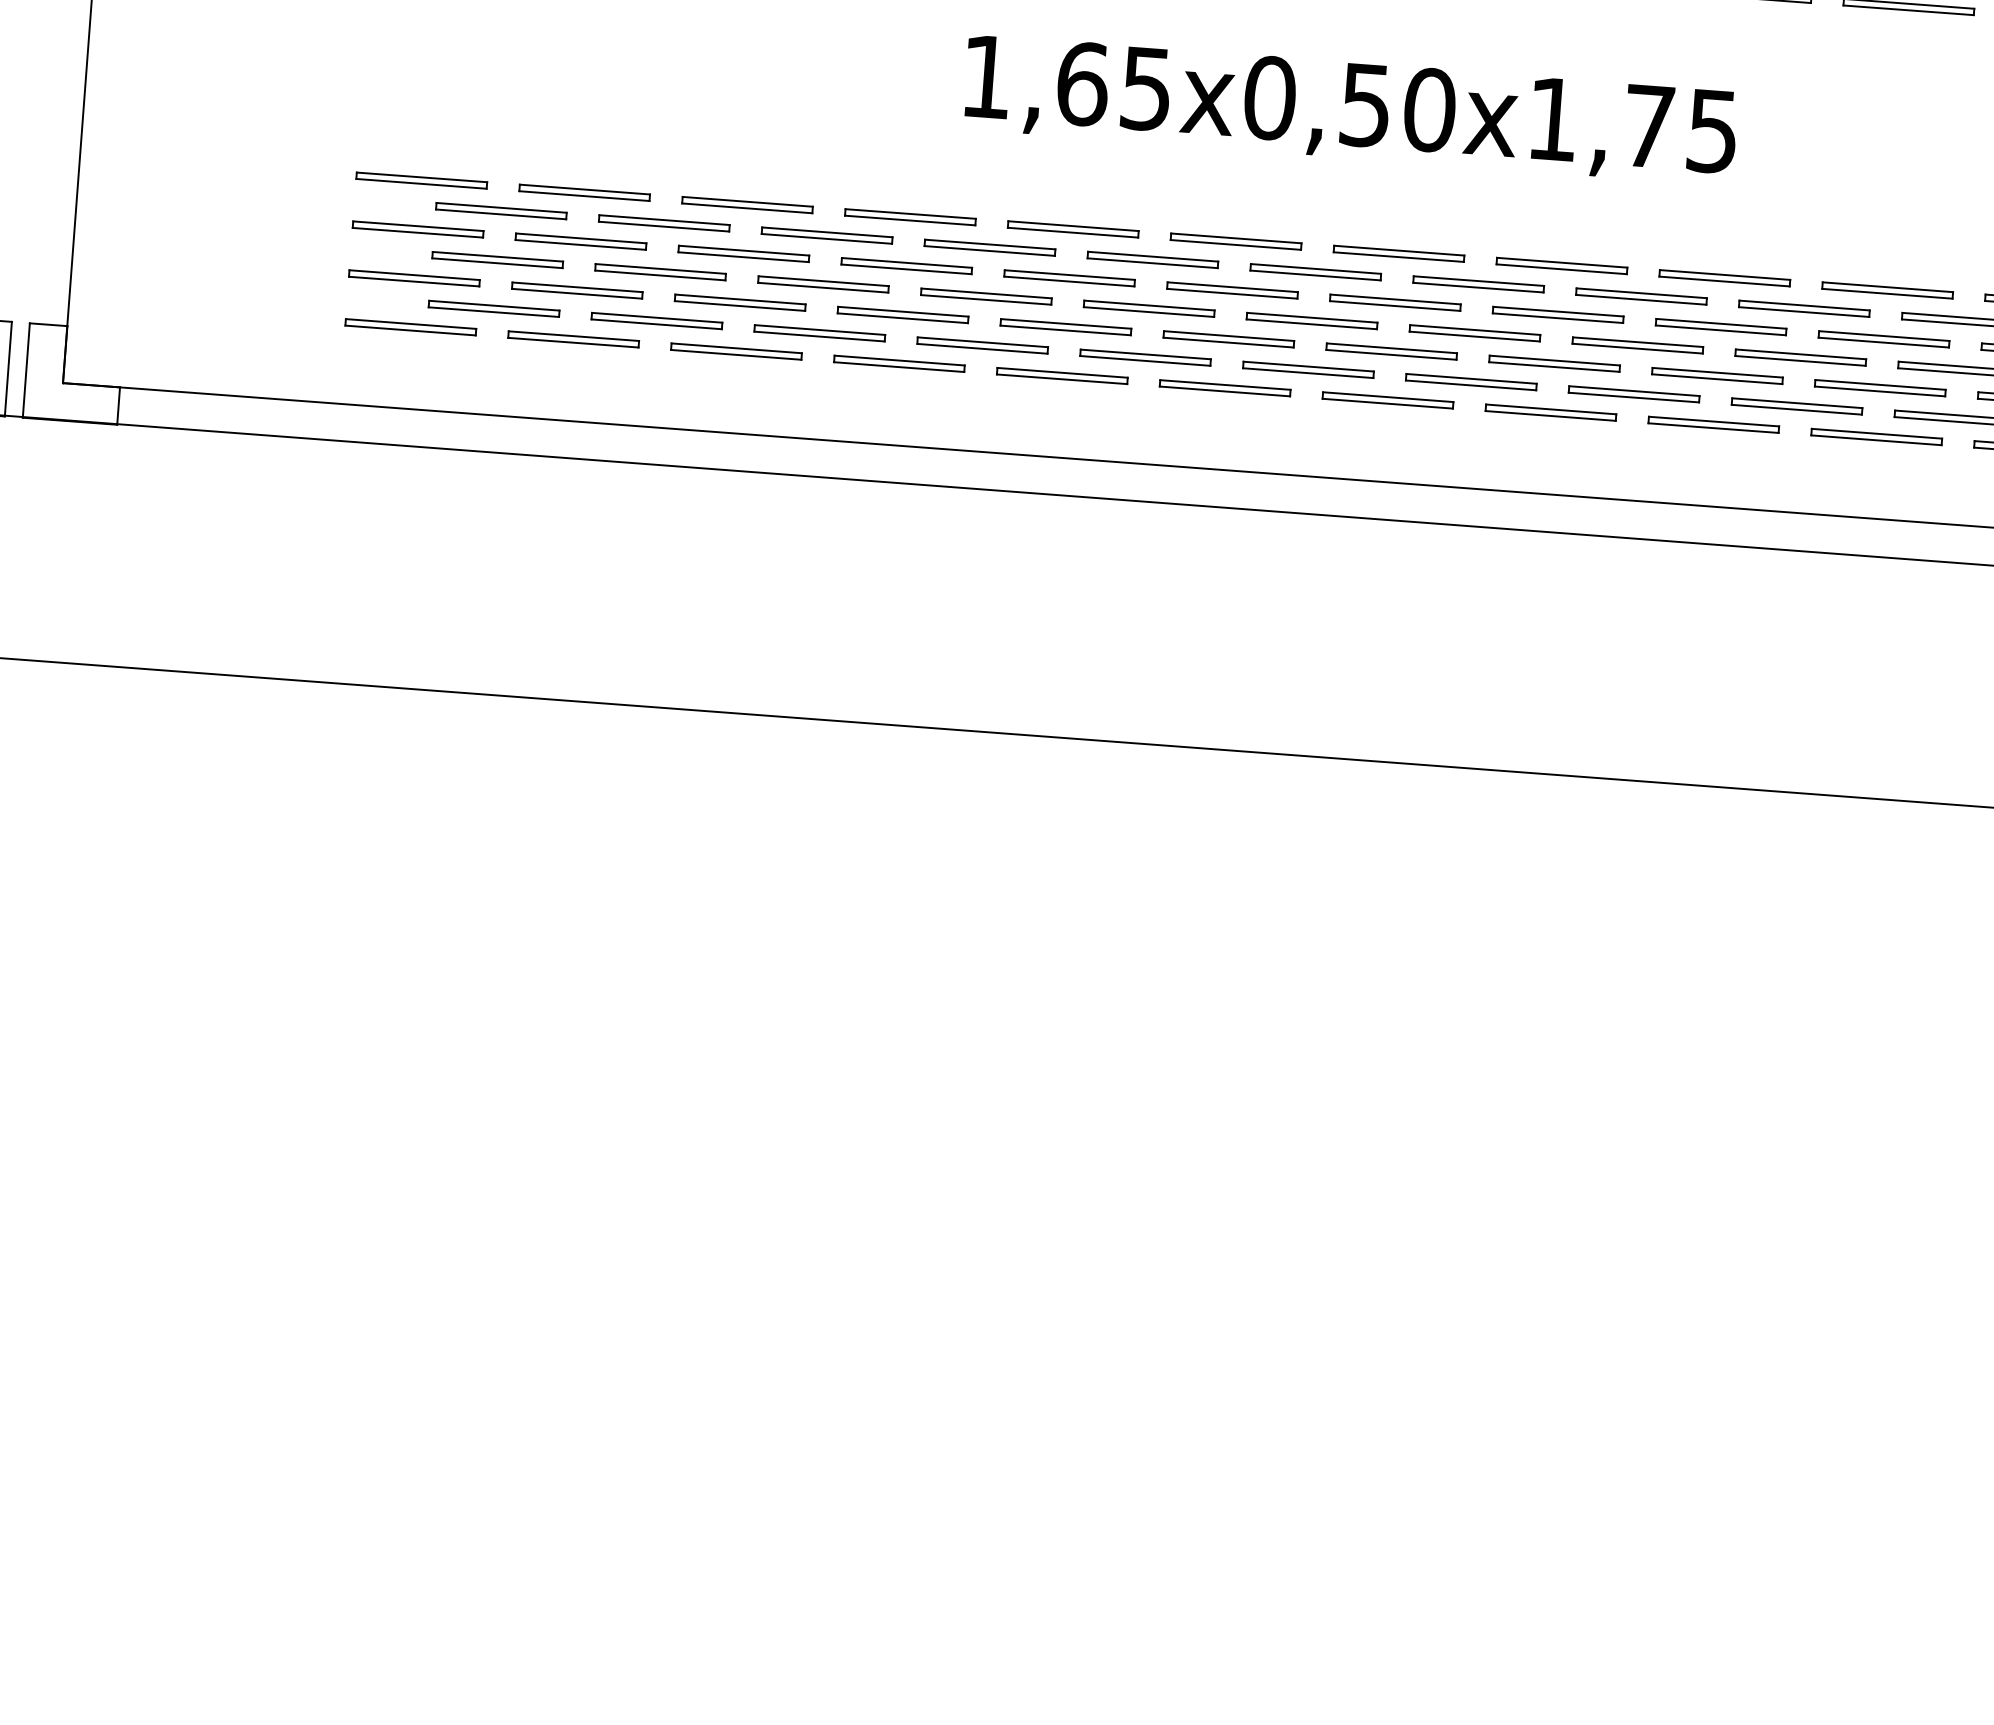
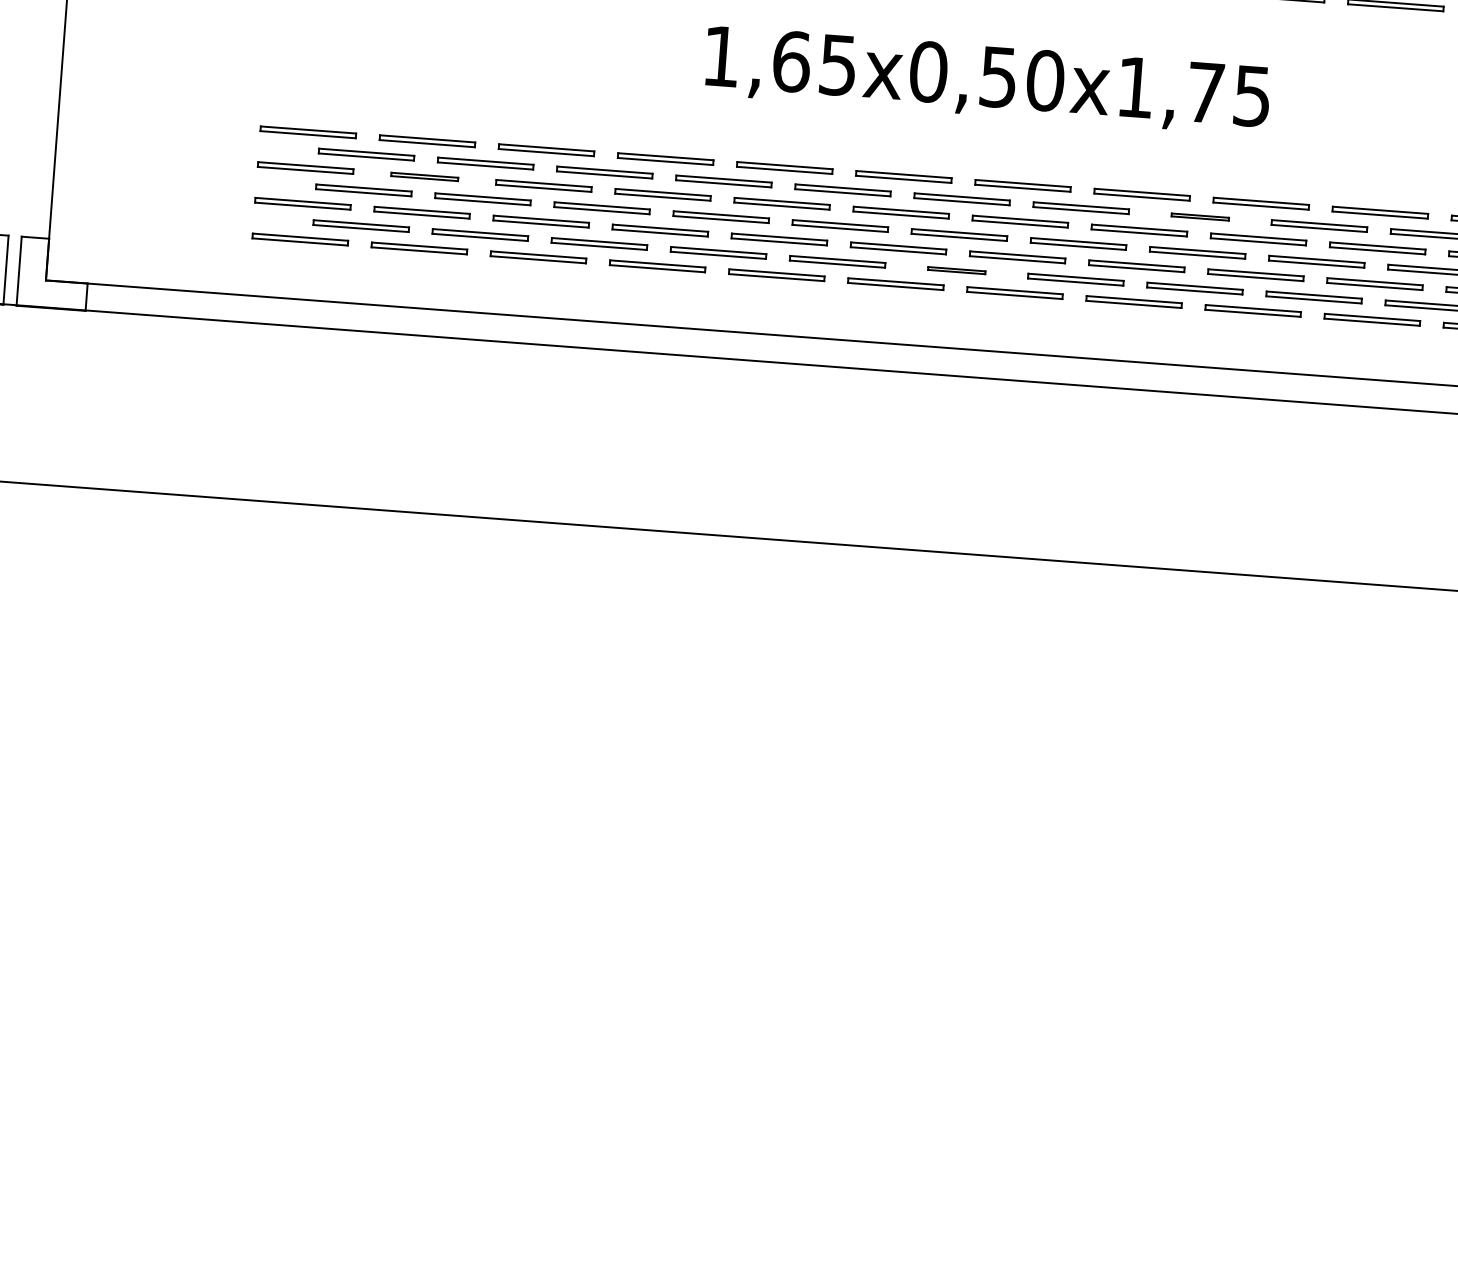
part: (580, 241) -> (424, 176), size x0.7
part: (1641, 296) -> (1200, 217), size x0.6
part: (1308, 369) -> (956, 270), size x0.6

